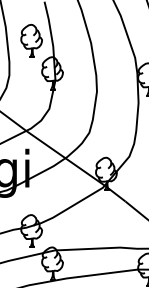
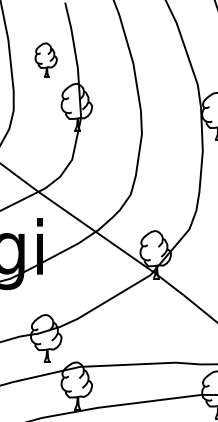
part: (31, 40) -> (46, 59), size x0.7

